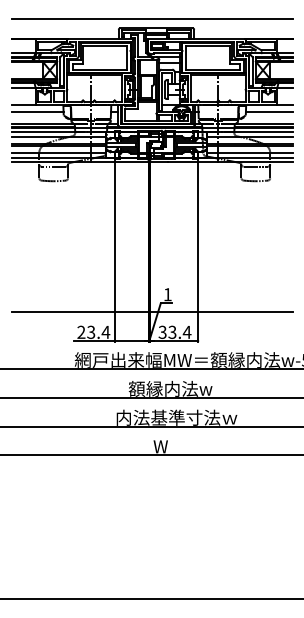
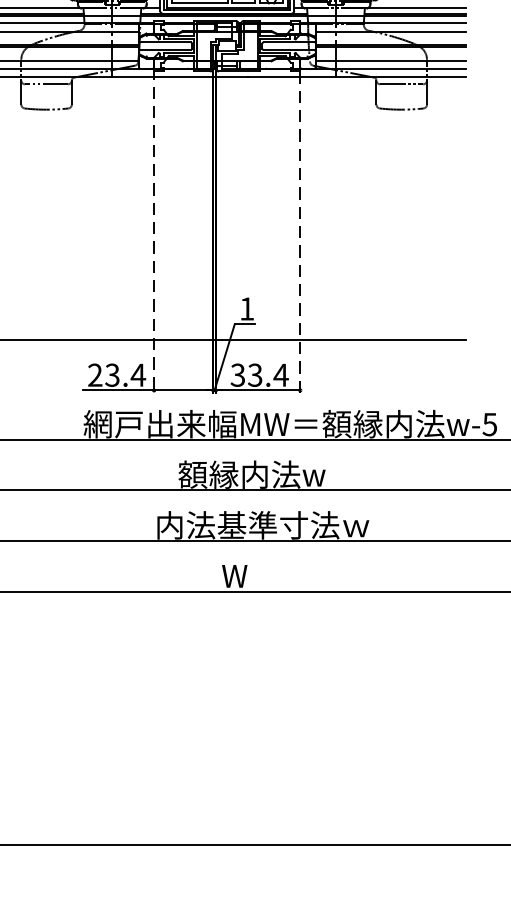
line: (114, 249) -> (153, 229), solid -> dashed
line: (198, 251) -> (301, 233), solid -> dashed

